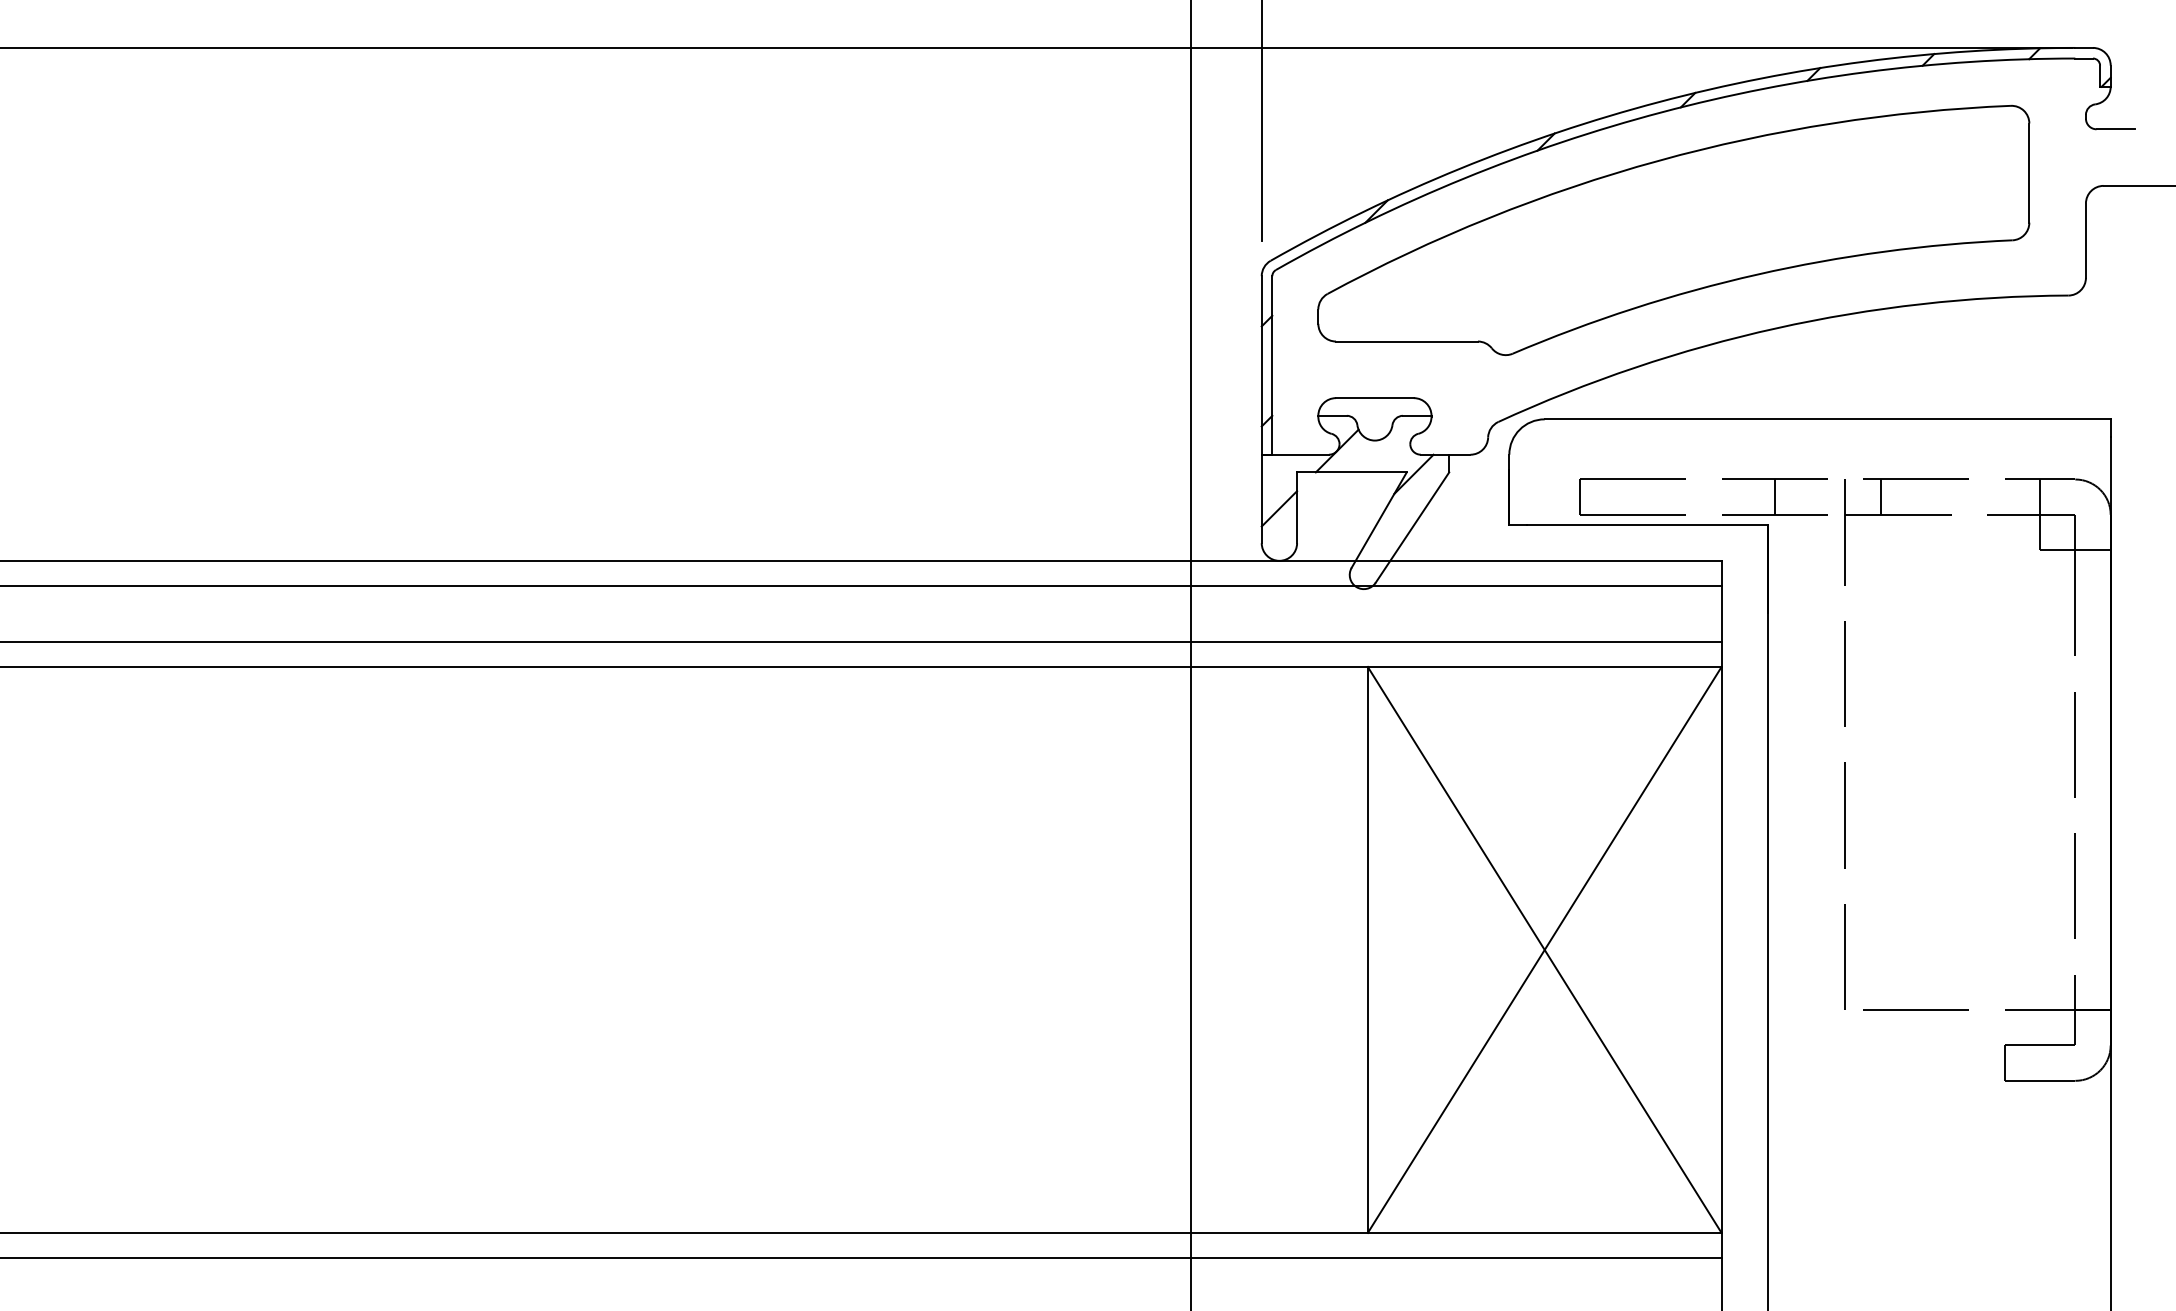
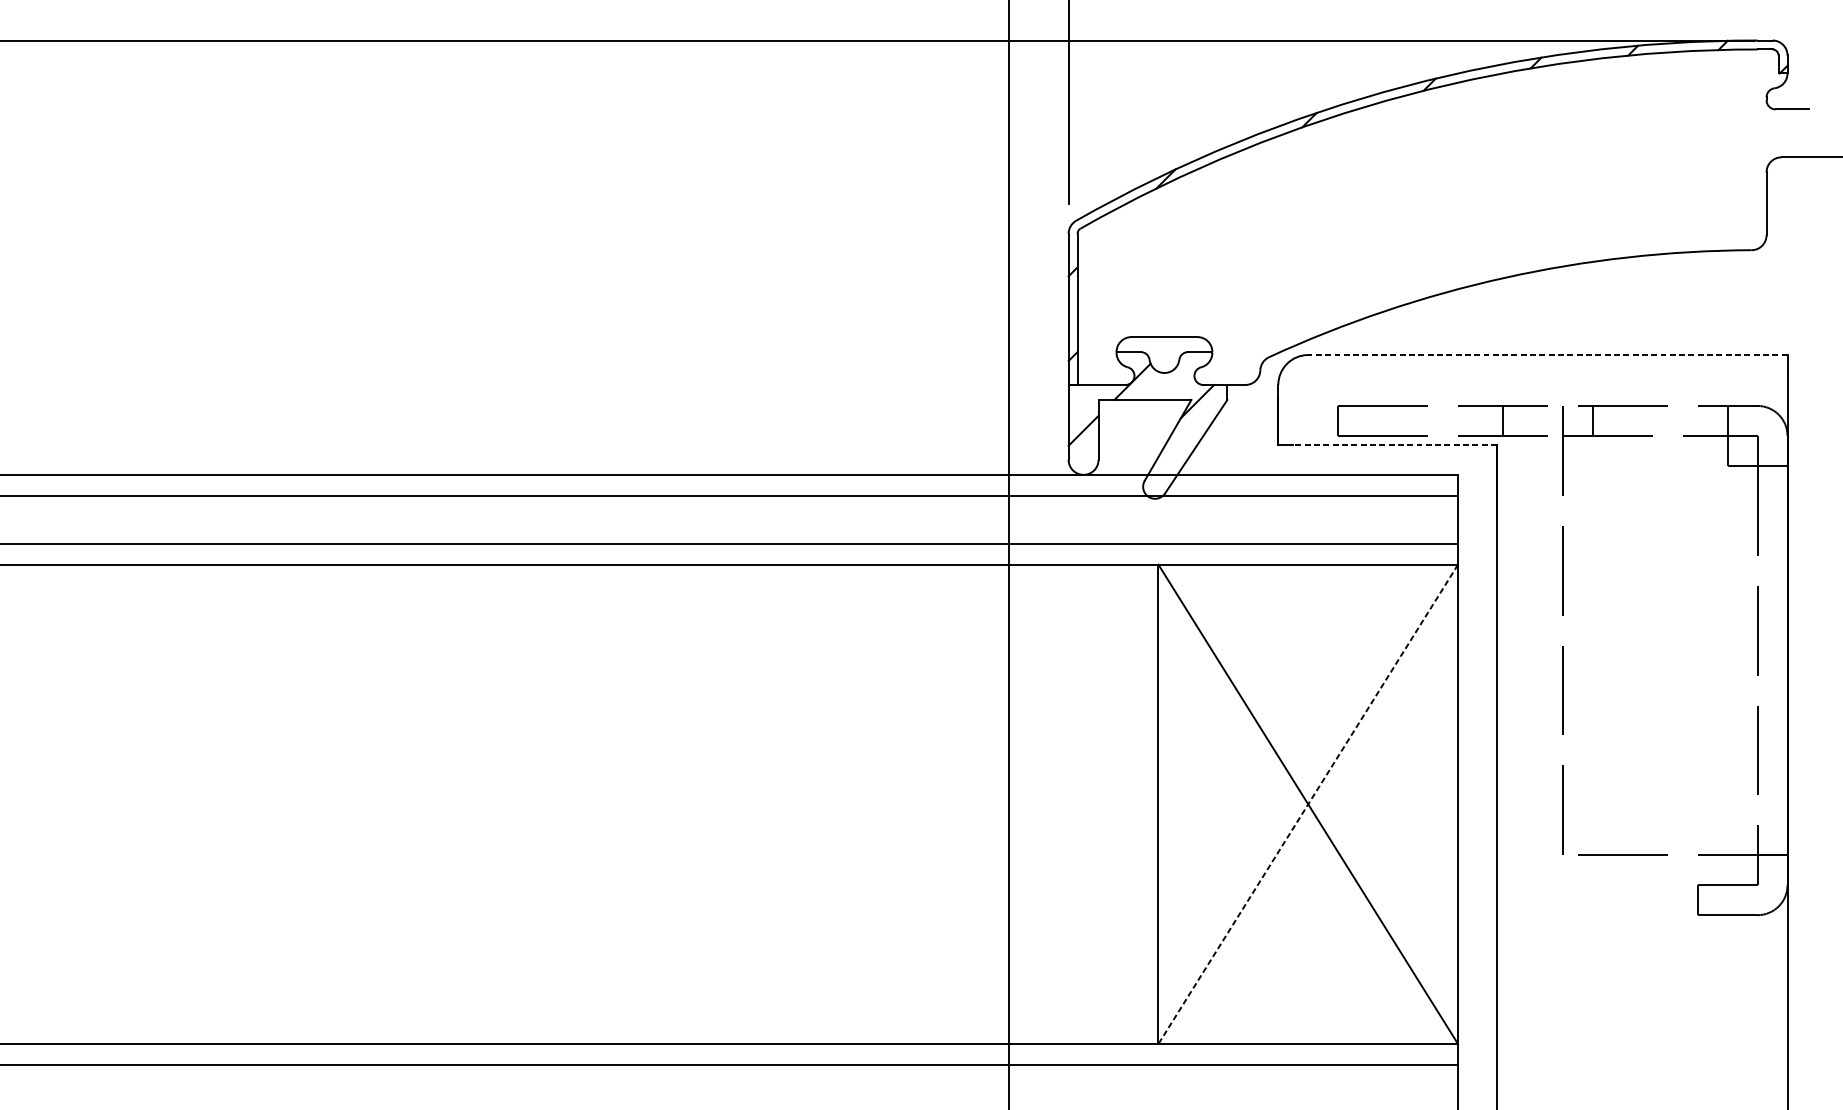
part: (1673, 230) -> (1417, 195), removed
line: (1827, 419) -> (1547, 355), solid -> dashed
line: (1646, 525) -> (1394, 444), solid -> dashed
line: (1544, 949) -> (1308, 803), solid -> dashed

